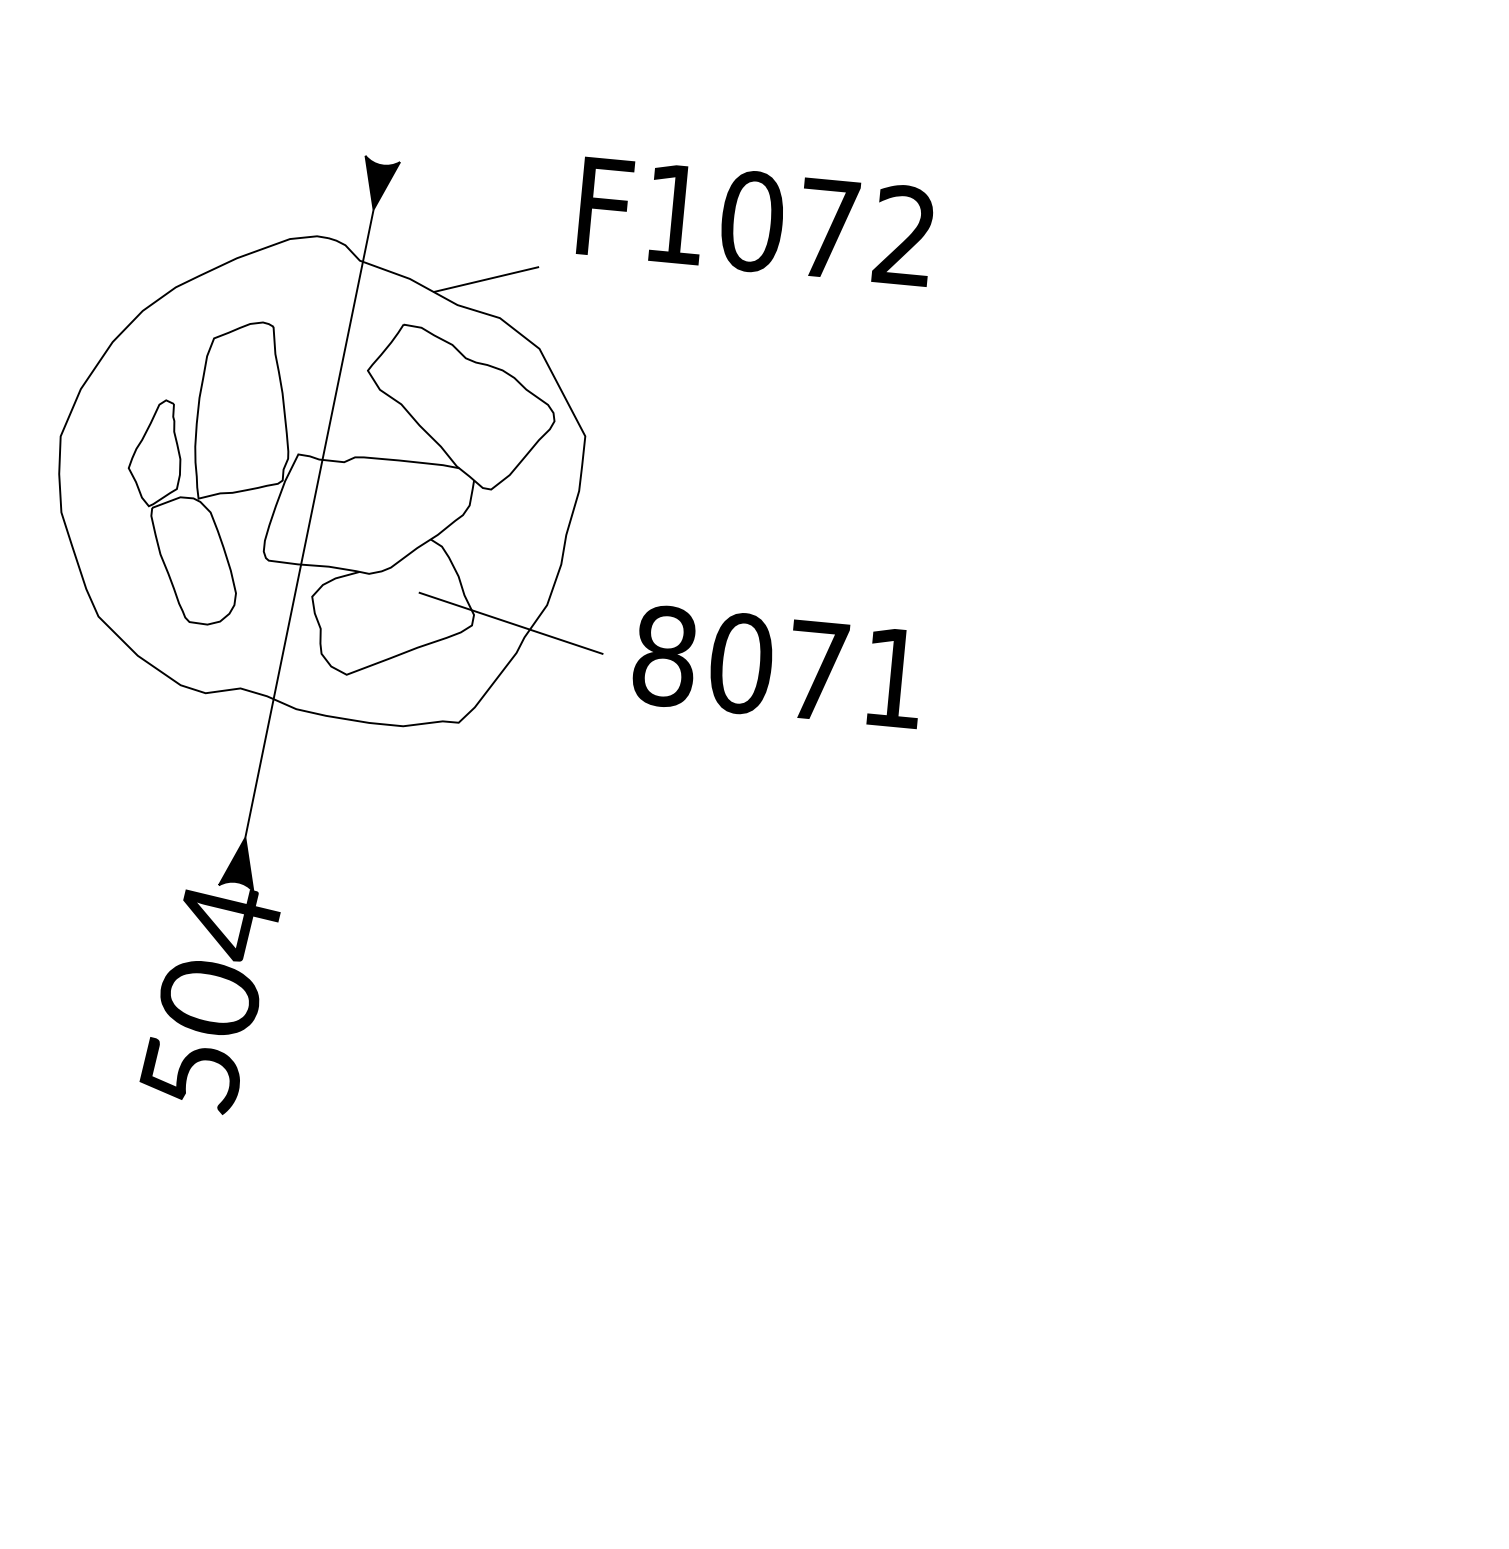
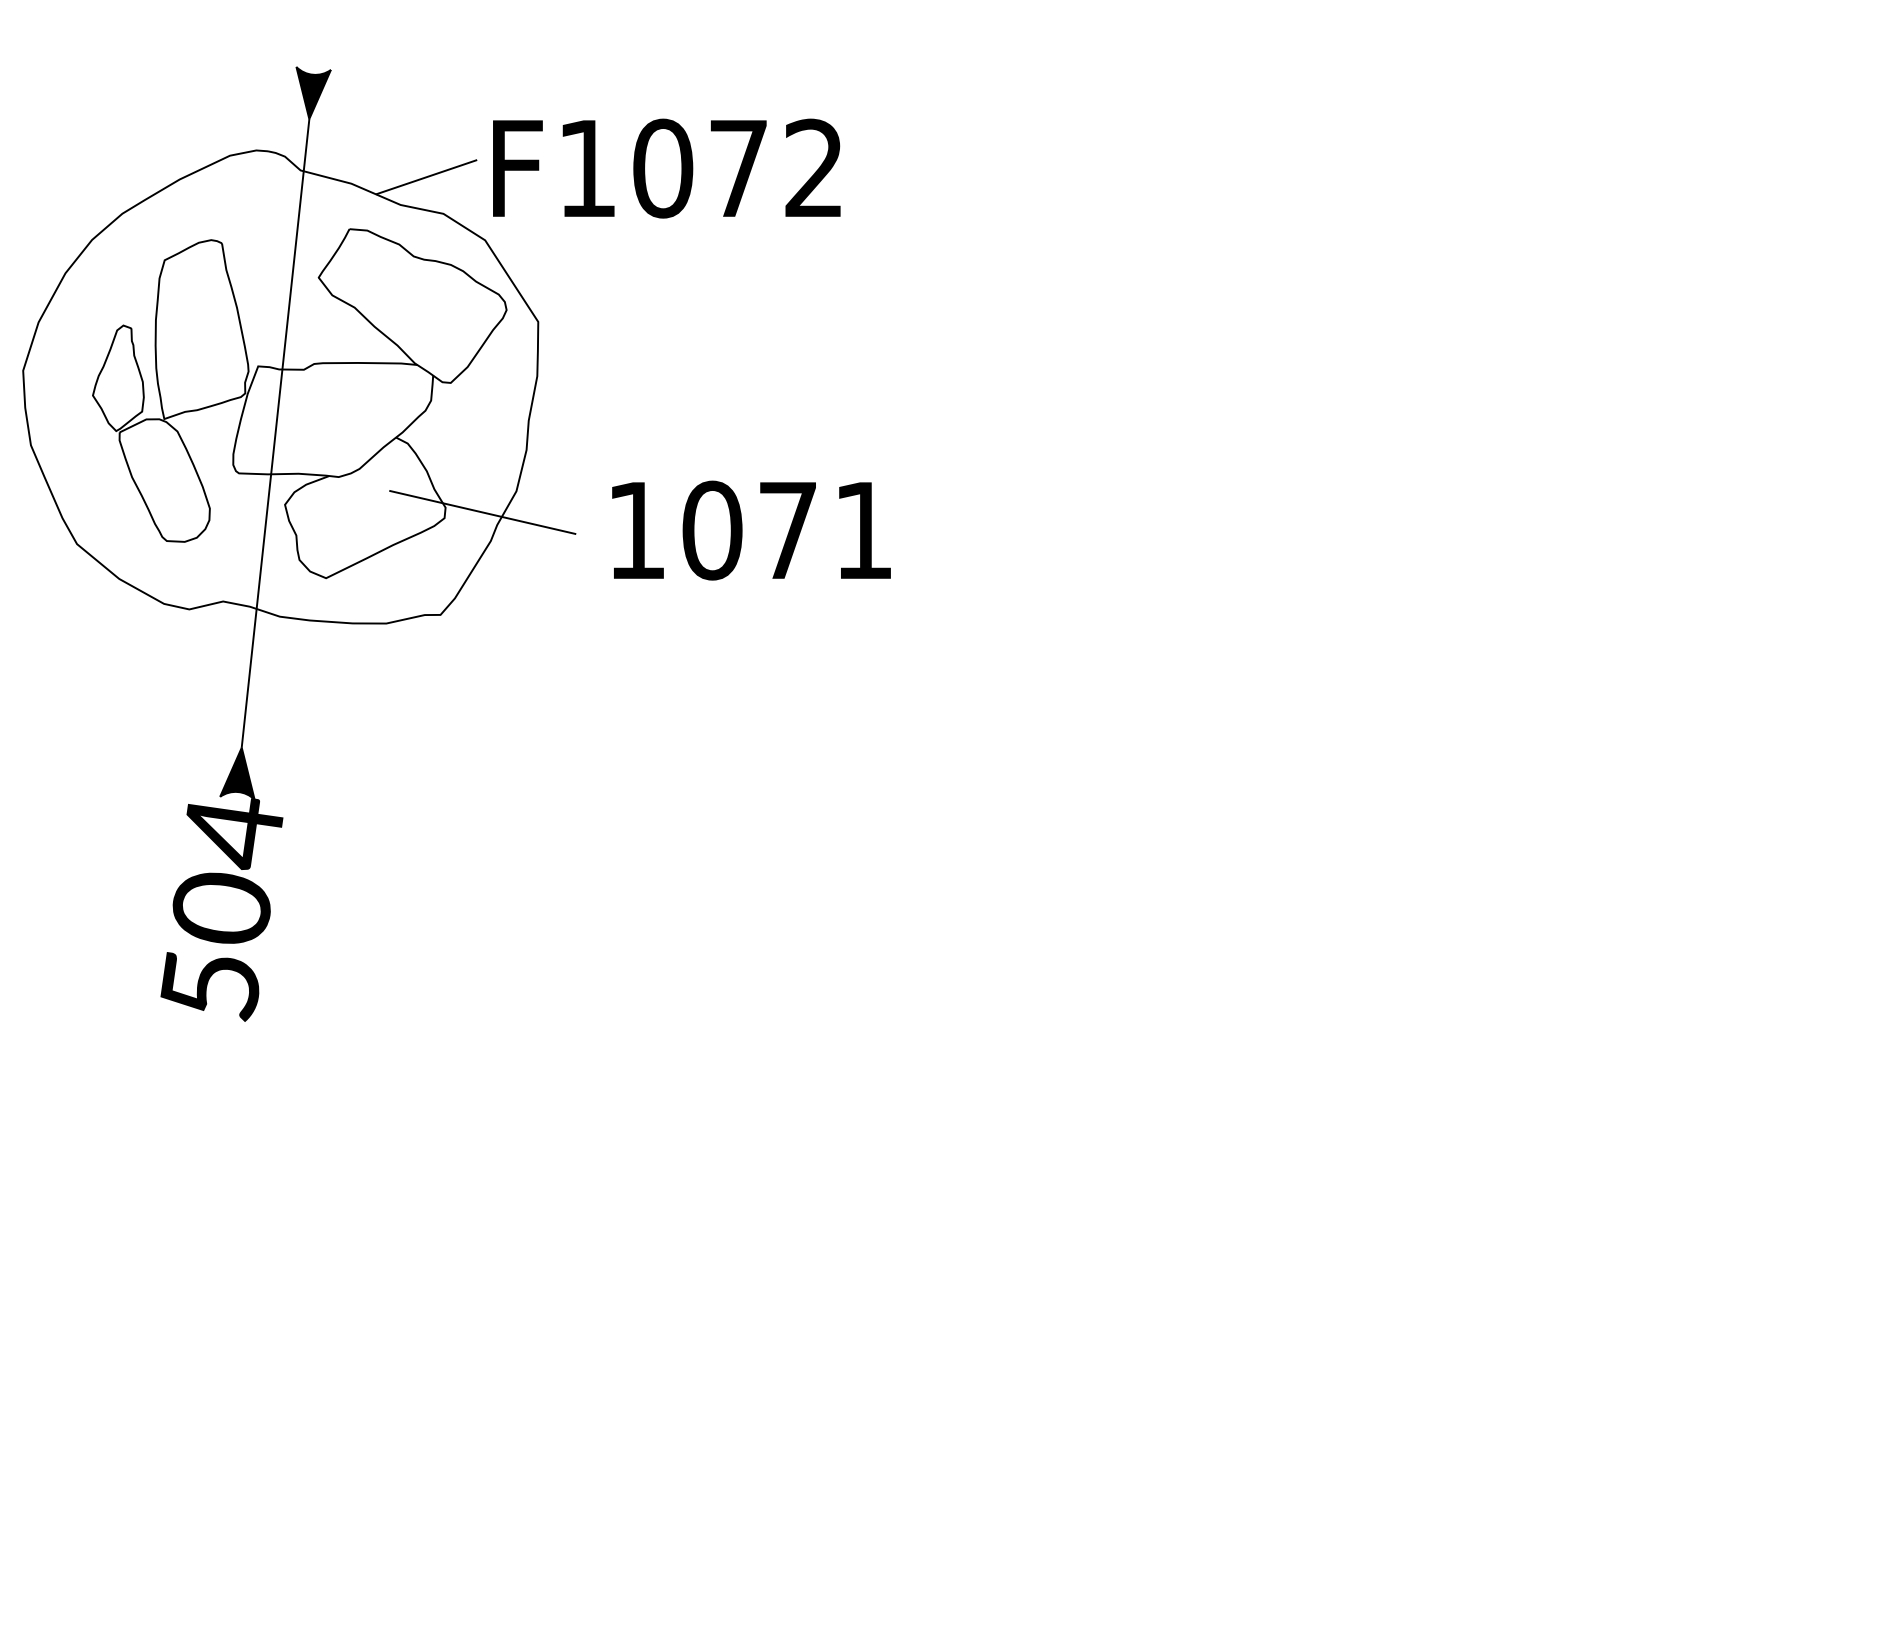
text: (755, 221) -> (666, 168), moved
text: (664, 656) -> (636, 530), 8071 -> 1071

